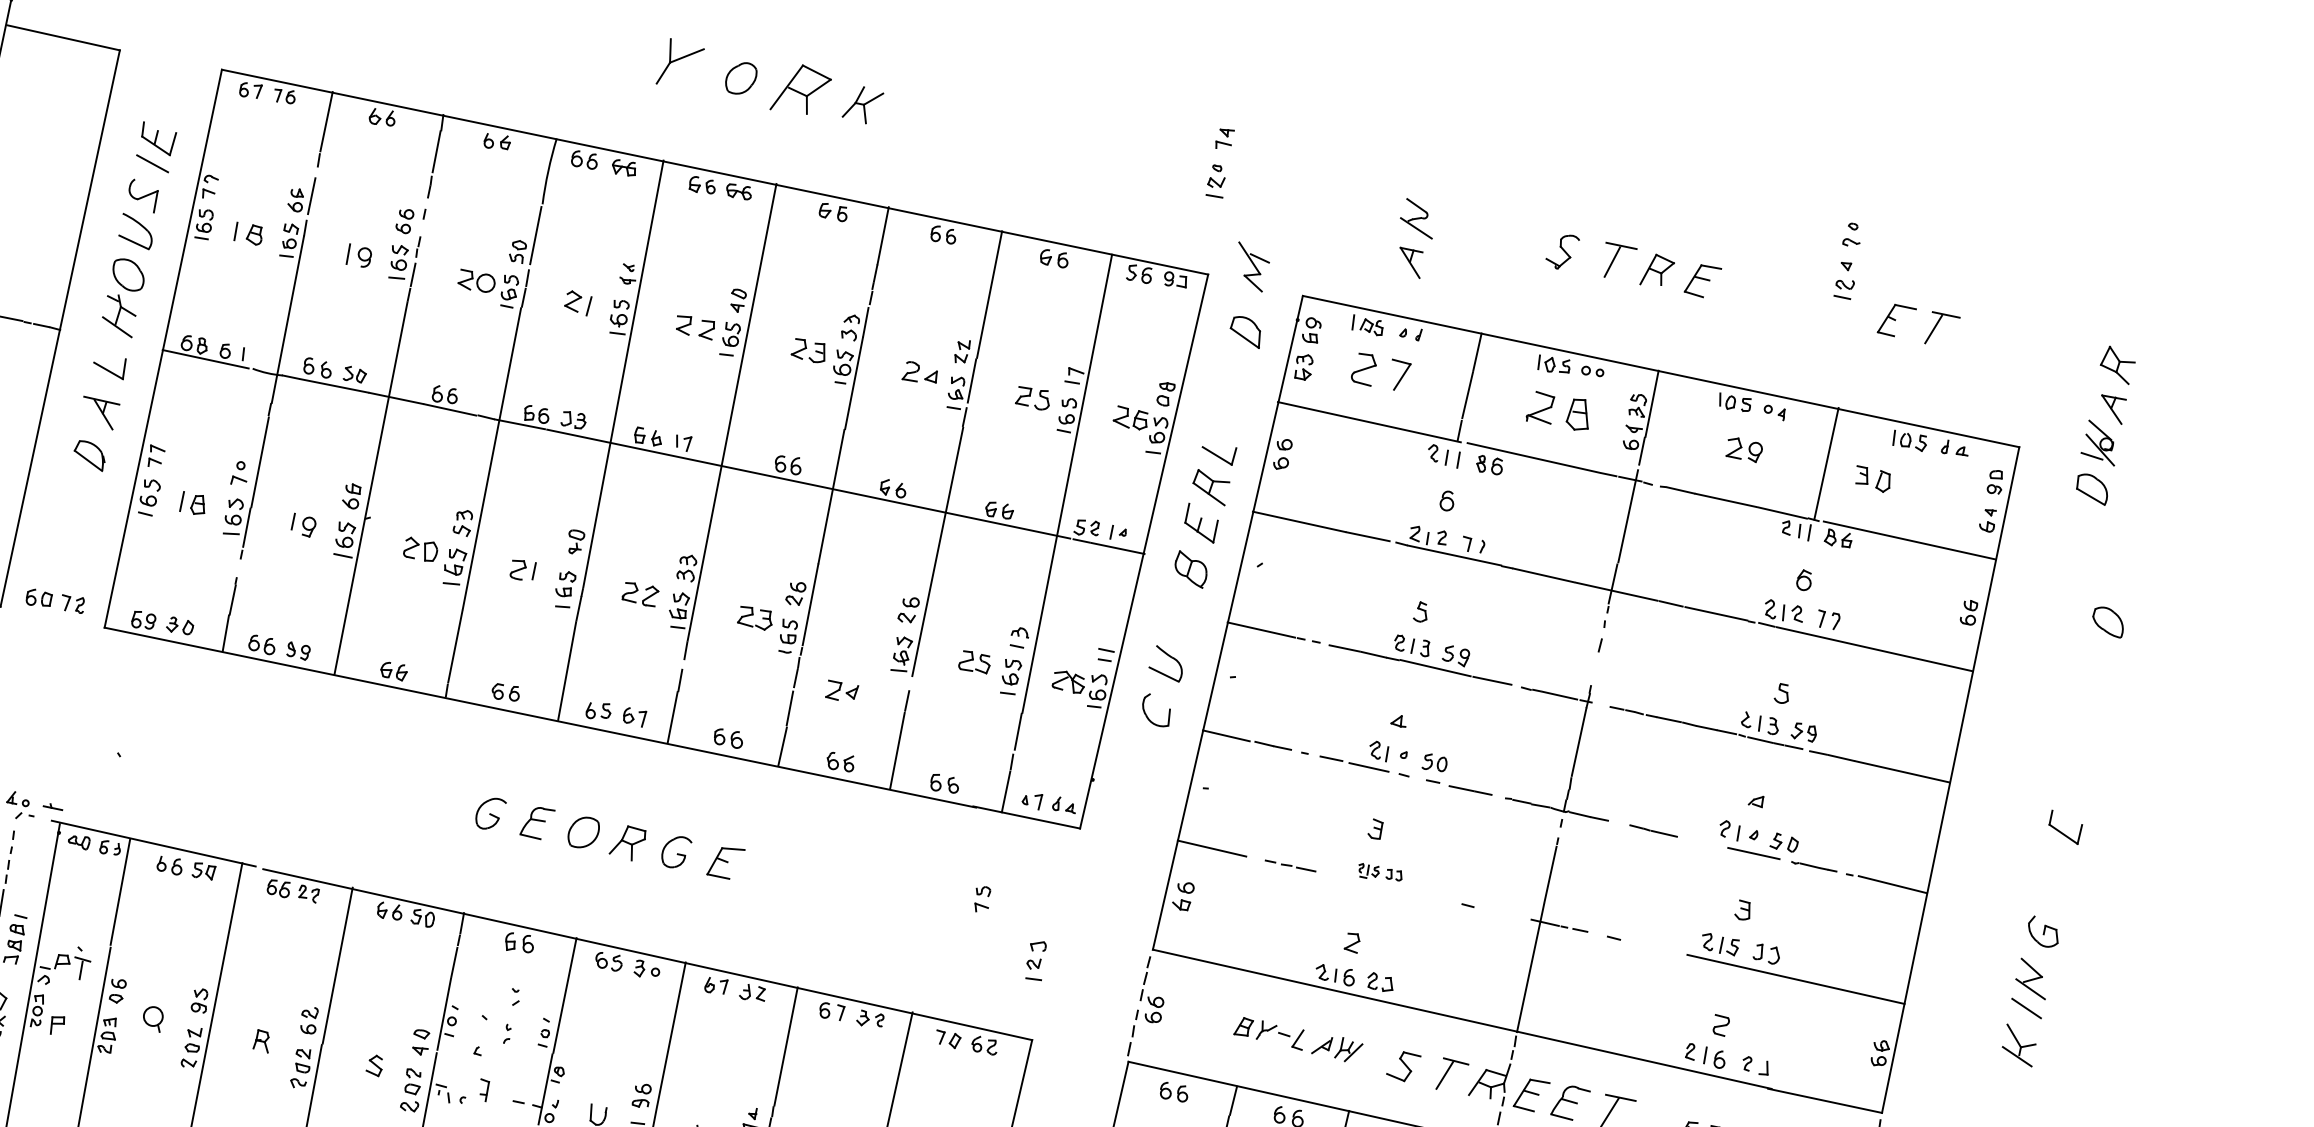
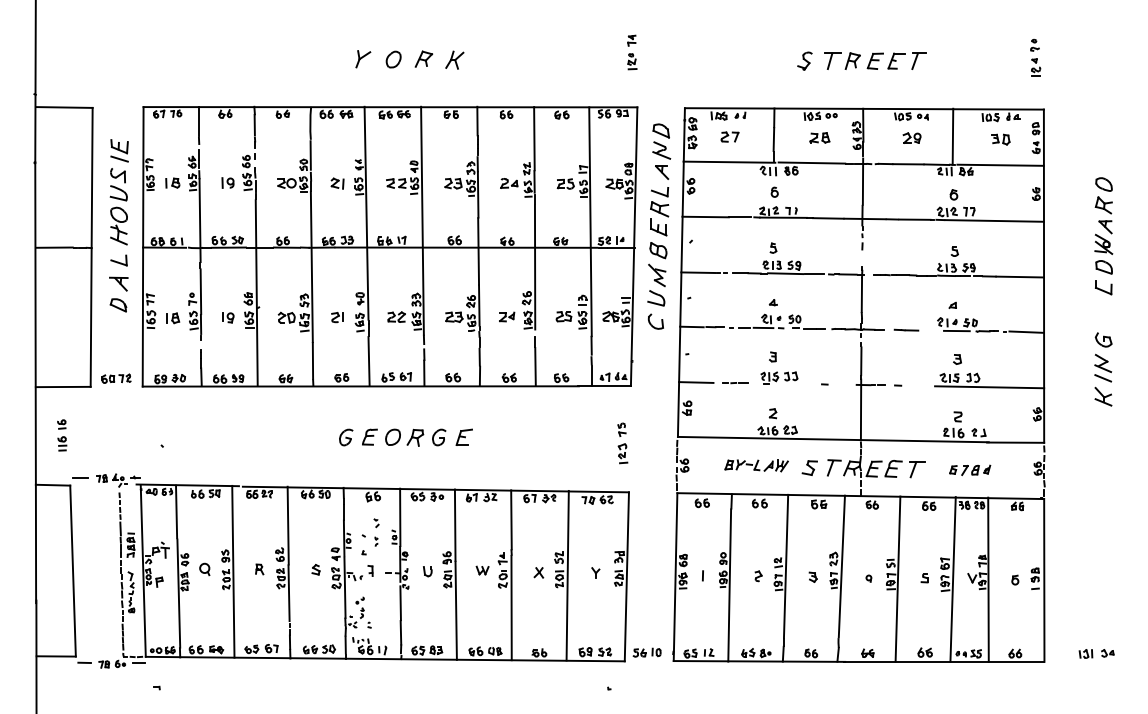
part: (680, 65) -> (363, 59), size x0.71
part: (801, 88) -> (423, 58), size x0.62
part: (1413, 238) -> (661, 160), moved
part: (1849, 259) -> (1035, 57), moved
part: (1251, 267) -> (657, 275), moved
part: (1917, 311) -> (905, 54), moved
part: (1380, 370) -> (729, 136), size x0.62
part: (1559, 410) -> (819, 137), size x0.62
part: (2104, 425) -> (1103, 235), moved
part: (1872, 479) -> (1000, 139), moved
part: (843, 690) -> (507, 316), moved
part: (1380, 872) -> (779, 377), size x1.67
part: (981, 898) -> (621, 429), moved

